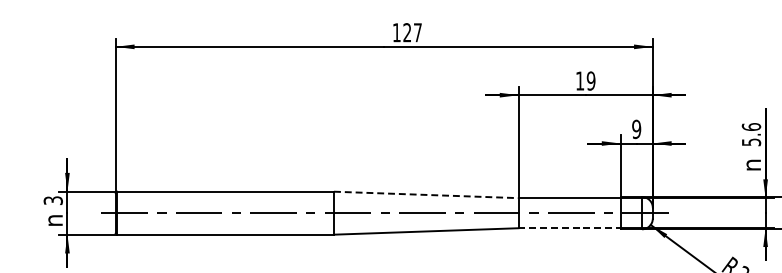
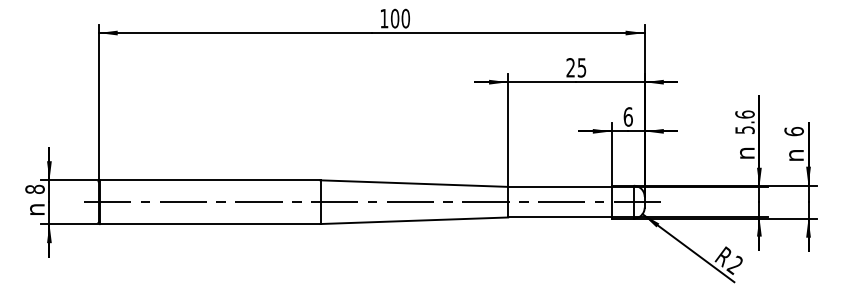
text: (412, 32) -> (400, 18), 127 -> 100
text: (585, 80) -> (576, 67), 19 -> 25
text: (635, 128) -> (627, 116), 9 -> 6
line: (426, 194) -> (414, 183), dashed -> solid
text: (52, 199) -> (34, 188), 3 -> 8
line: (570, 228) -> (560, 217), dashed -> solid

